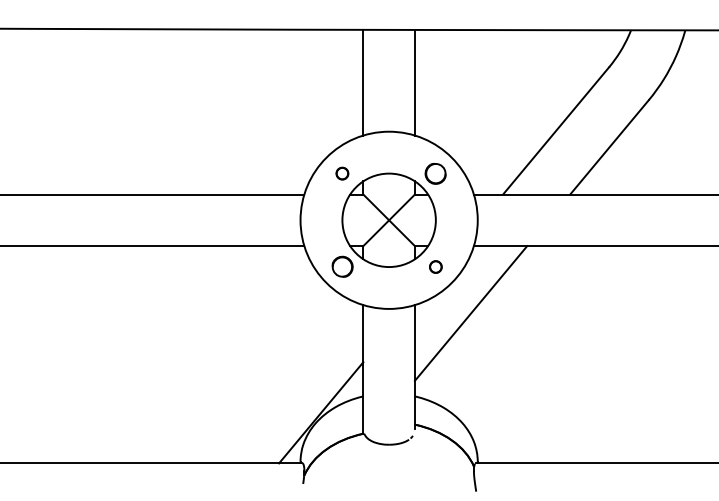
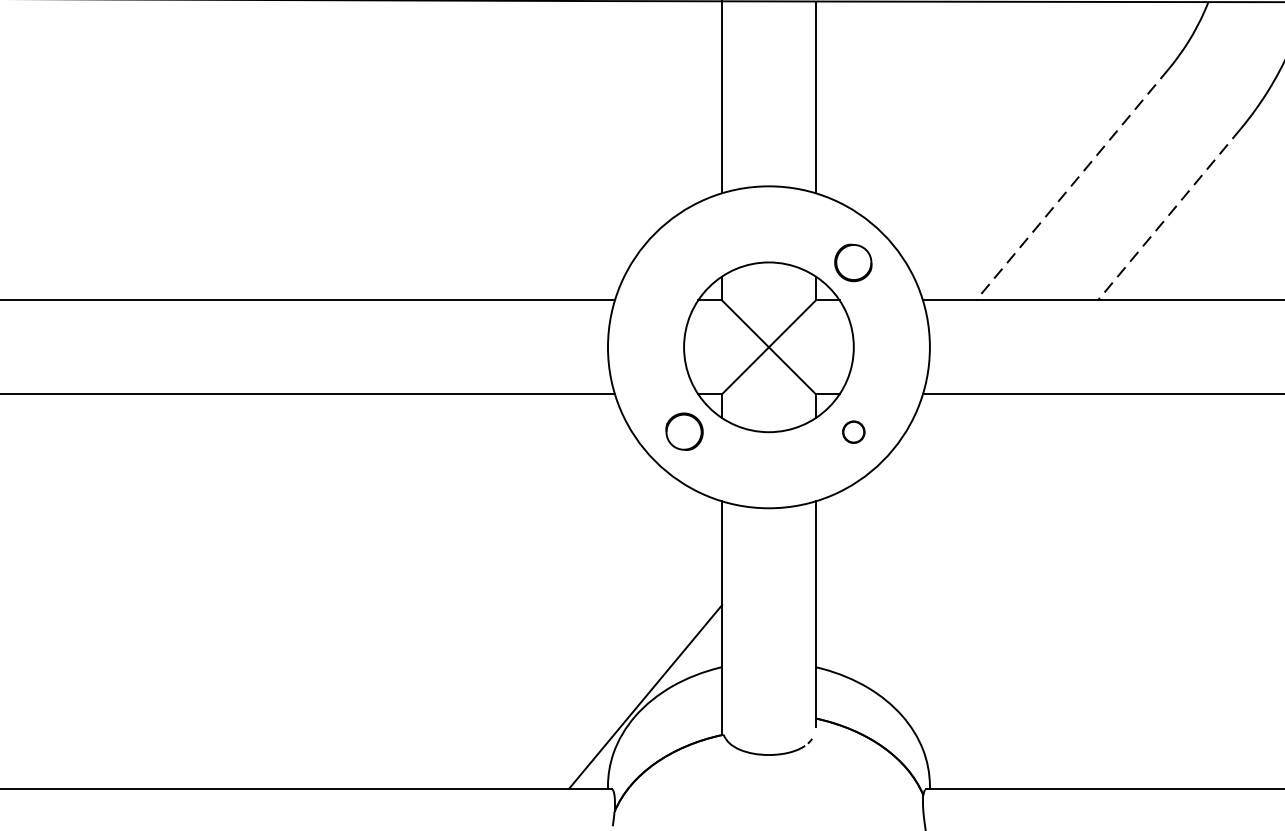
line: (556, 130) -> (1072, 184), solid -> dashed
line: (609, 147) -> (1169, 215), solid -> dashed
part: (342, 173) -> (684, 262), removed
line: (470, 313) -> (916, 516), removed

